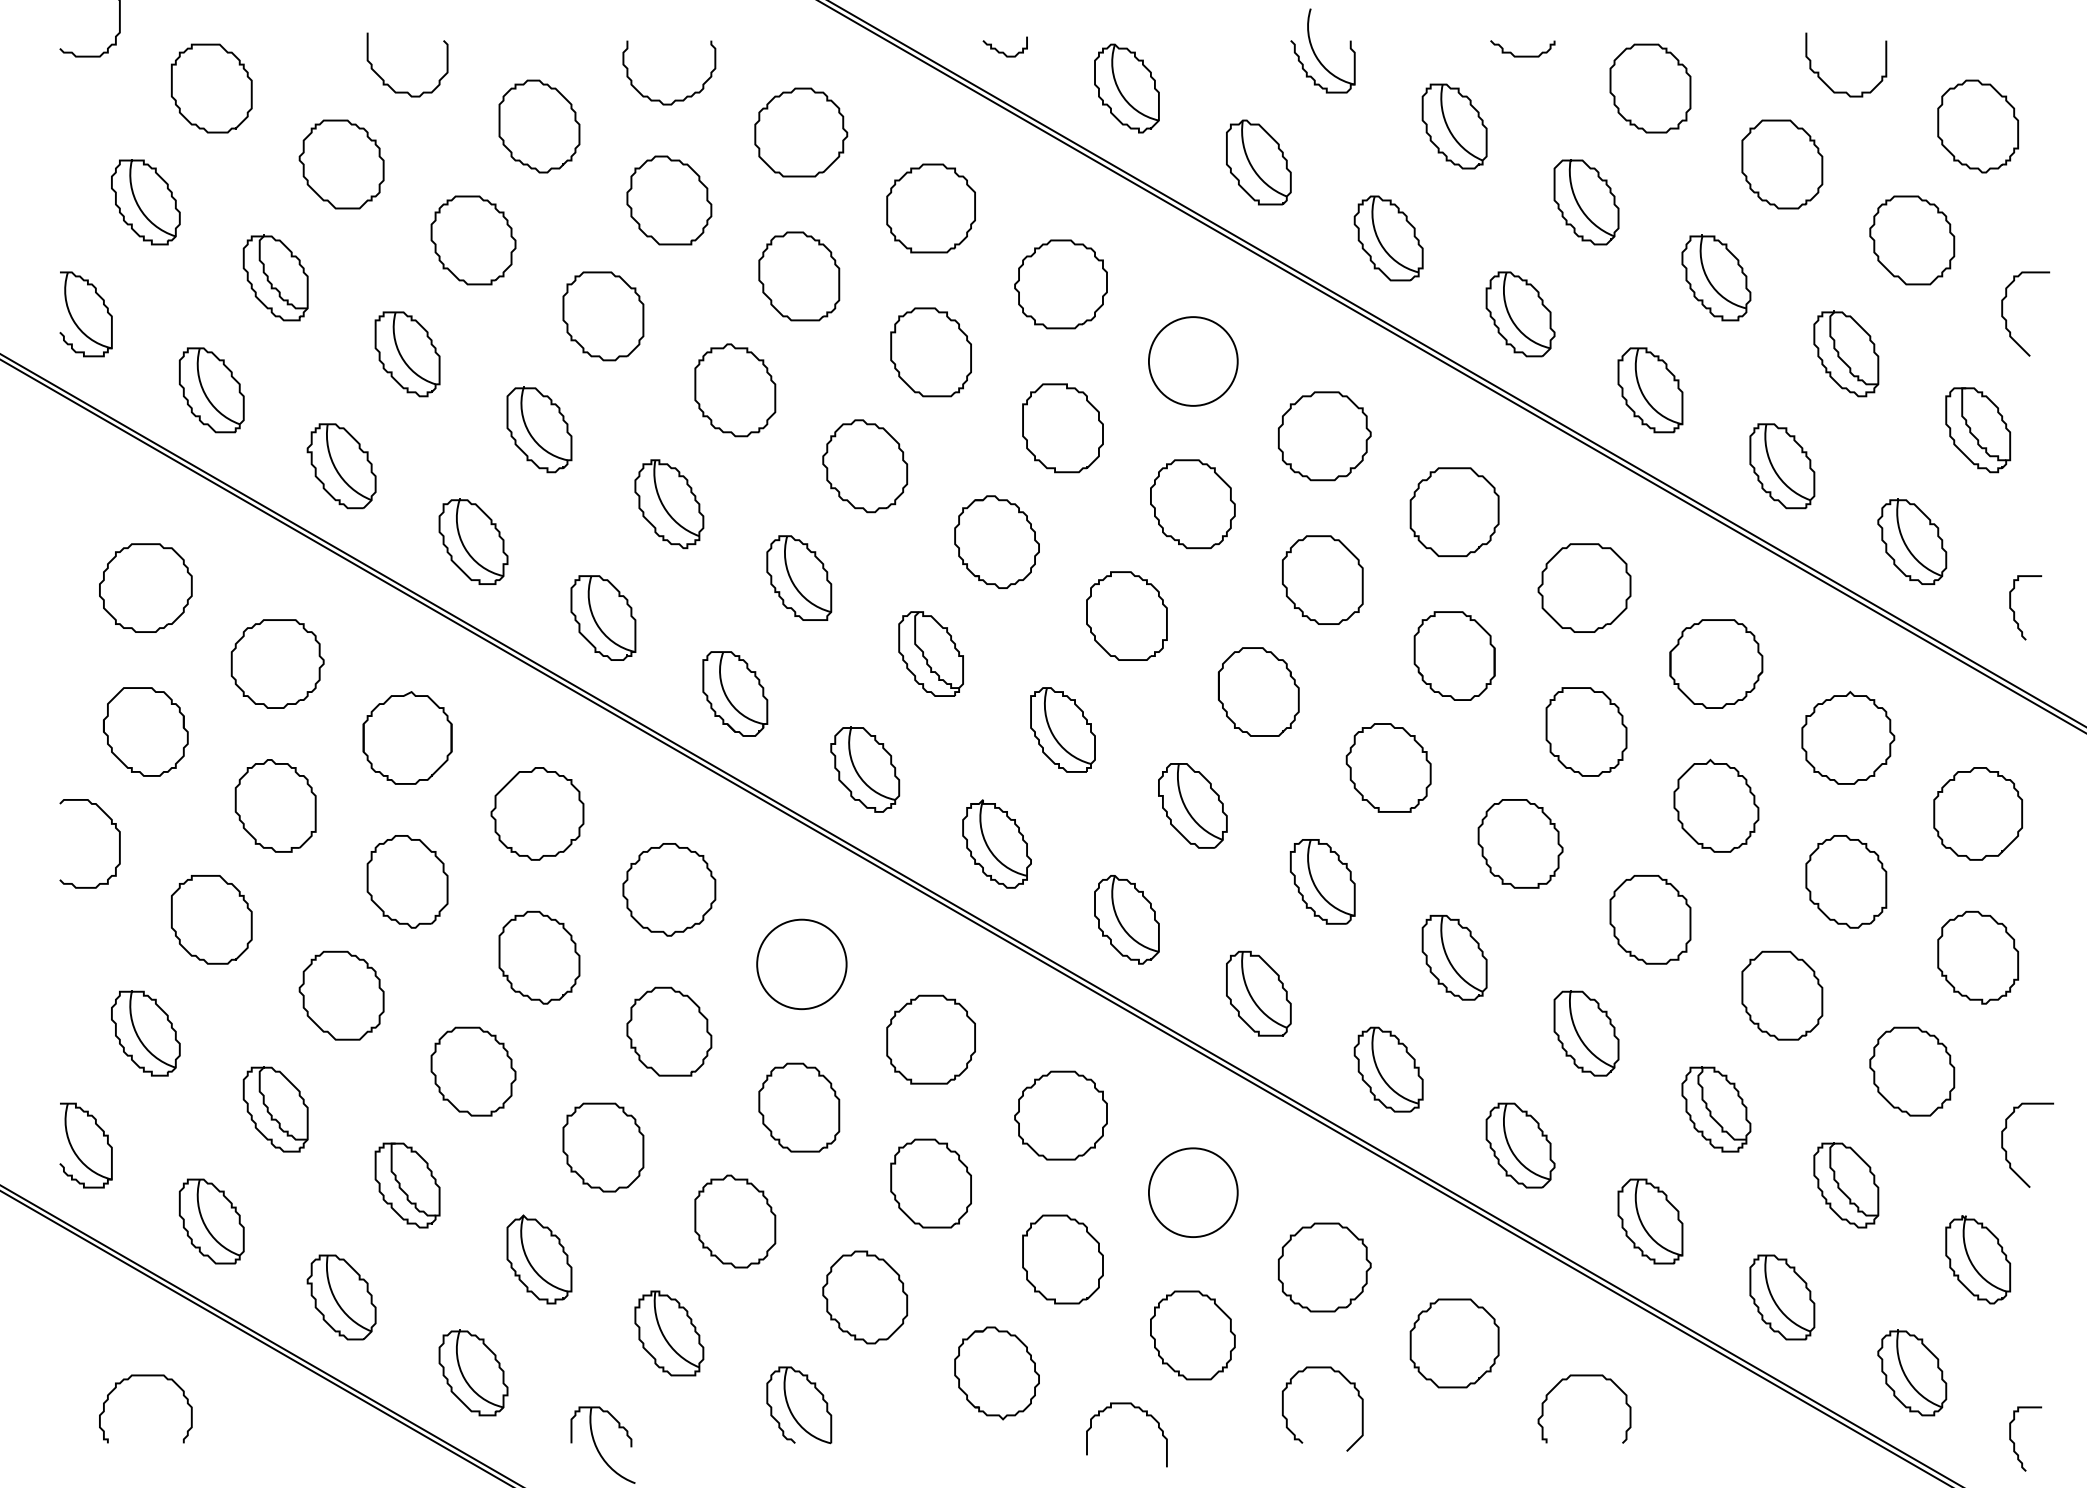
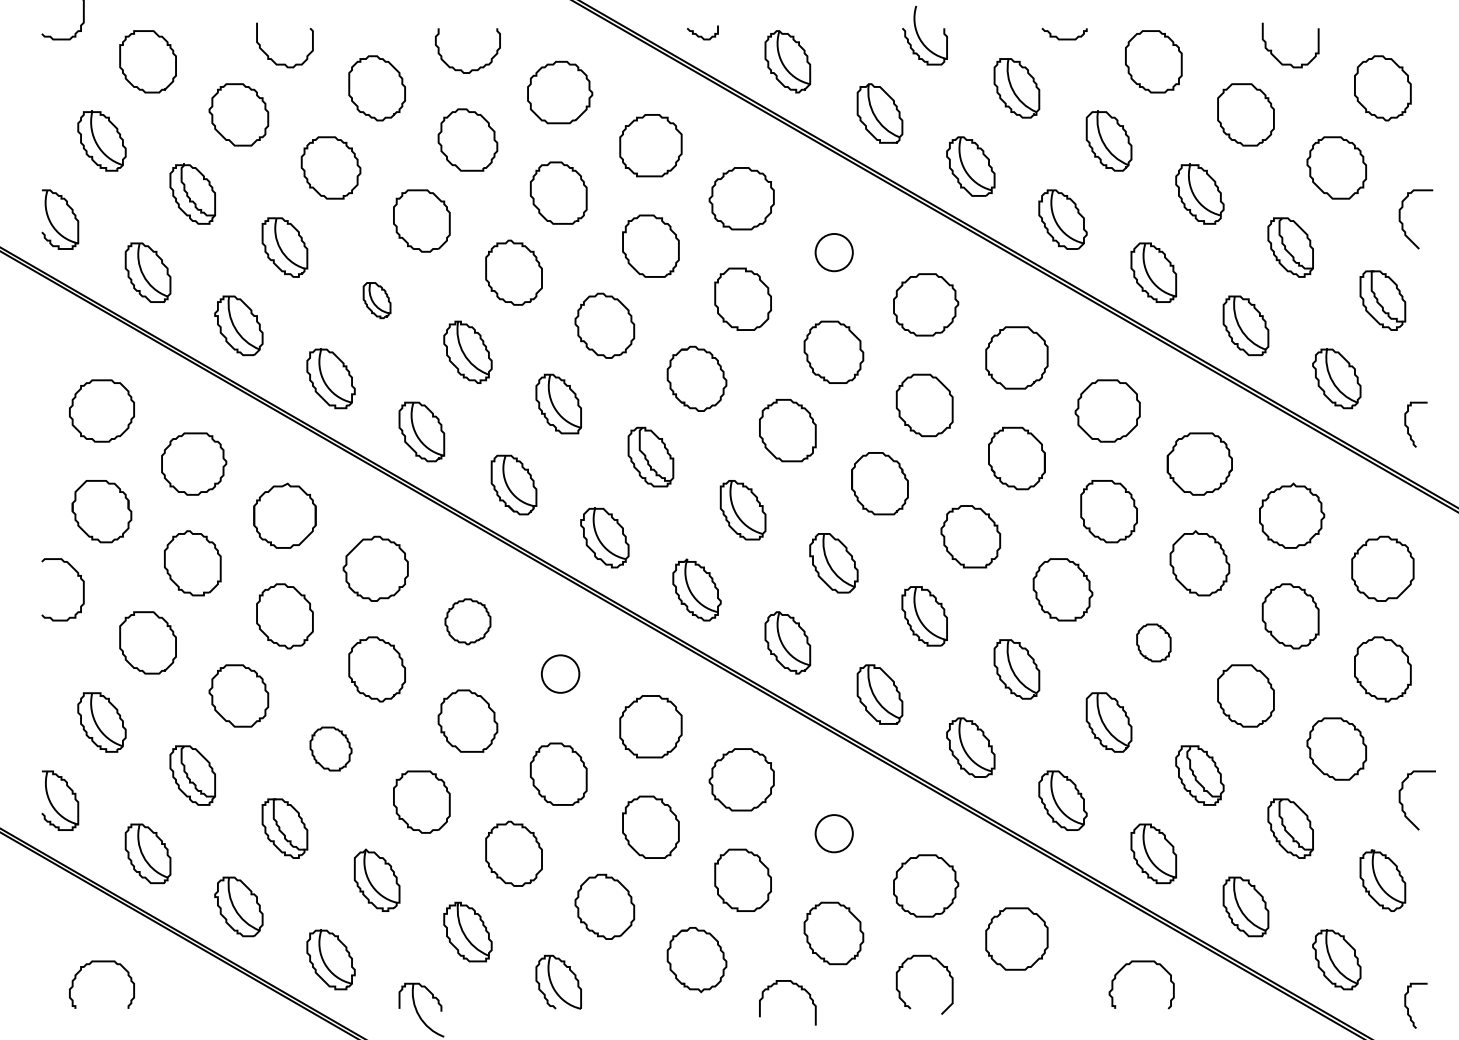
circle: (1193, 361) -> (834, 252), size x0.6
part: (538, 430) -> (376, 300), size x0.6
part: (668, 889) -> (467, 621), size x0.7
part: (1650, 919) -> (1153, 642), size x0.6
circle: (801, 963) -> (560, 673), size x0.6
part: (472, 1070) -> (330, 748), size x0.7
circle: (1193, 1192) -> (834, 833), size x0.6
curve: (1584, 1376) -> (1141, 962), moved

